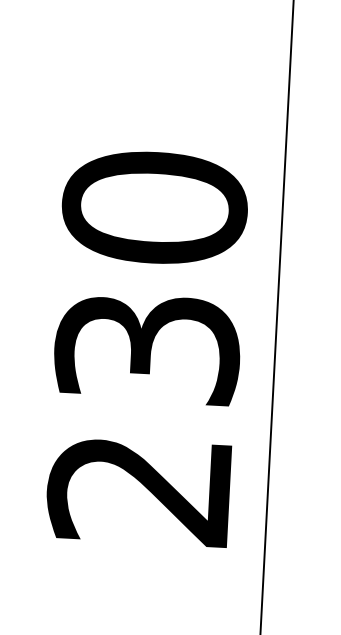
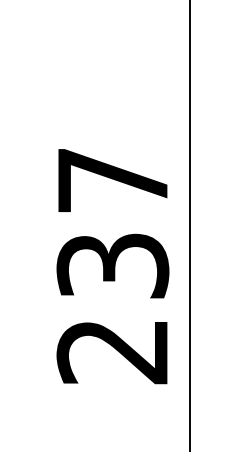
text: (154, 207) -> (112, 180), 230 -> 237

